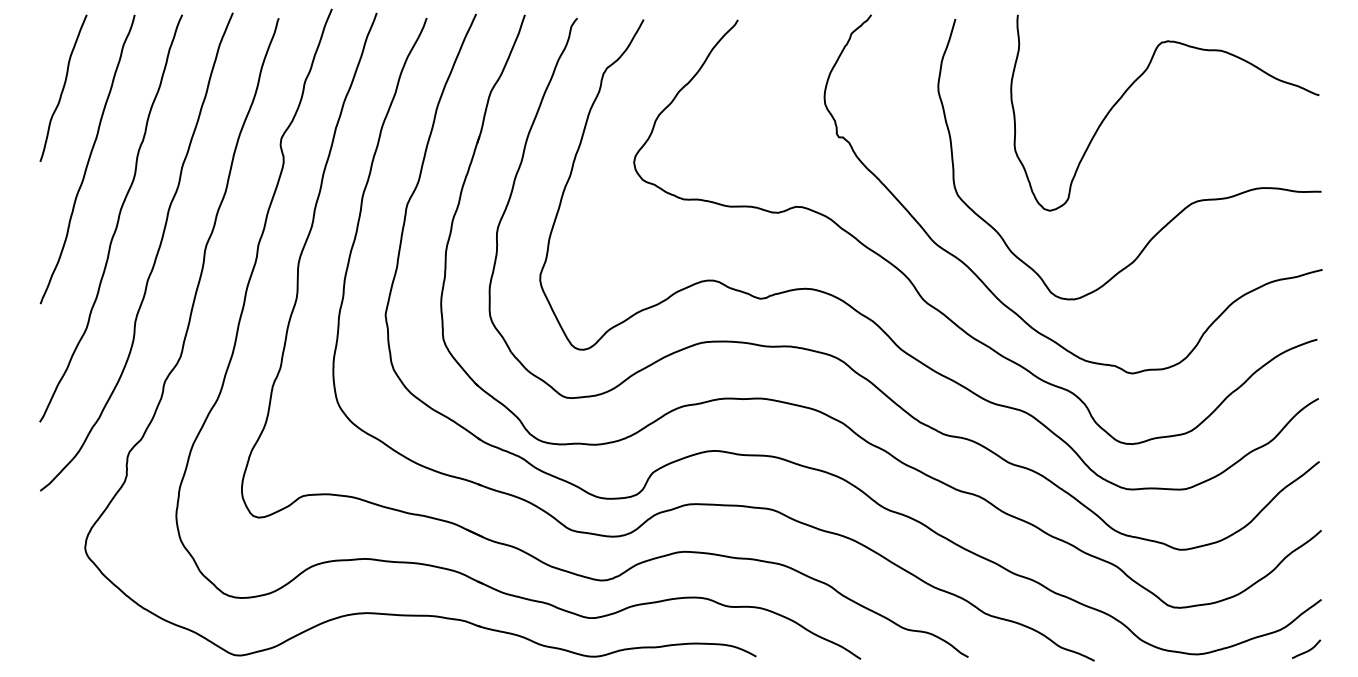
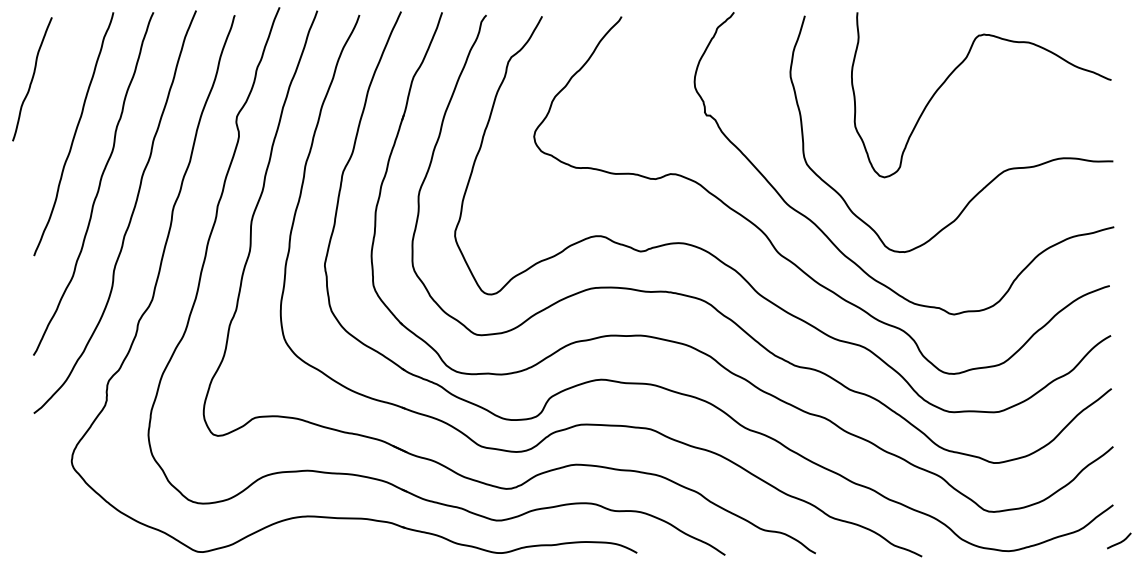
curve: (63, 87) -> (32, 78), moved
curve: (1306, 650) -> (1119, 541), moved

